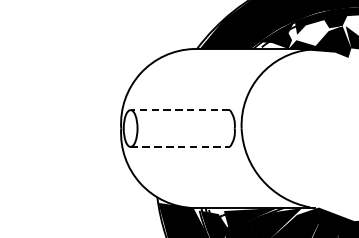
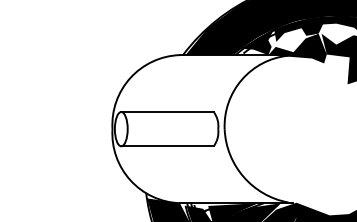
line: (180, 110) -> (167, 112), dashed -> solid
line: (181, 147) -> (168, 146), dashed -> solid

